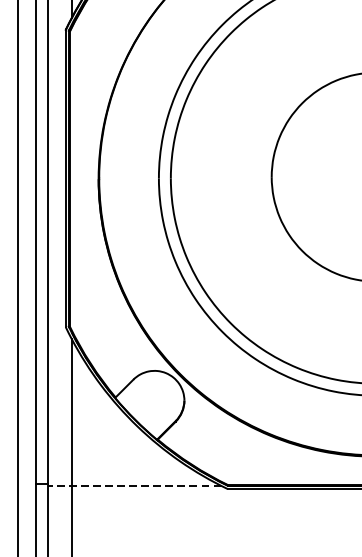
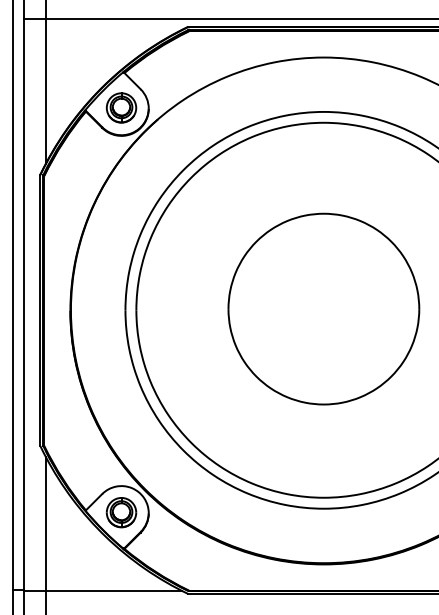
part: (154, 399) -> (121, 512), added
line: (133, 485) -> (102, 590), dashed -> solid

